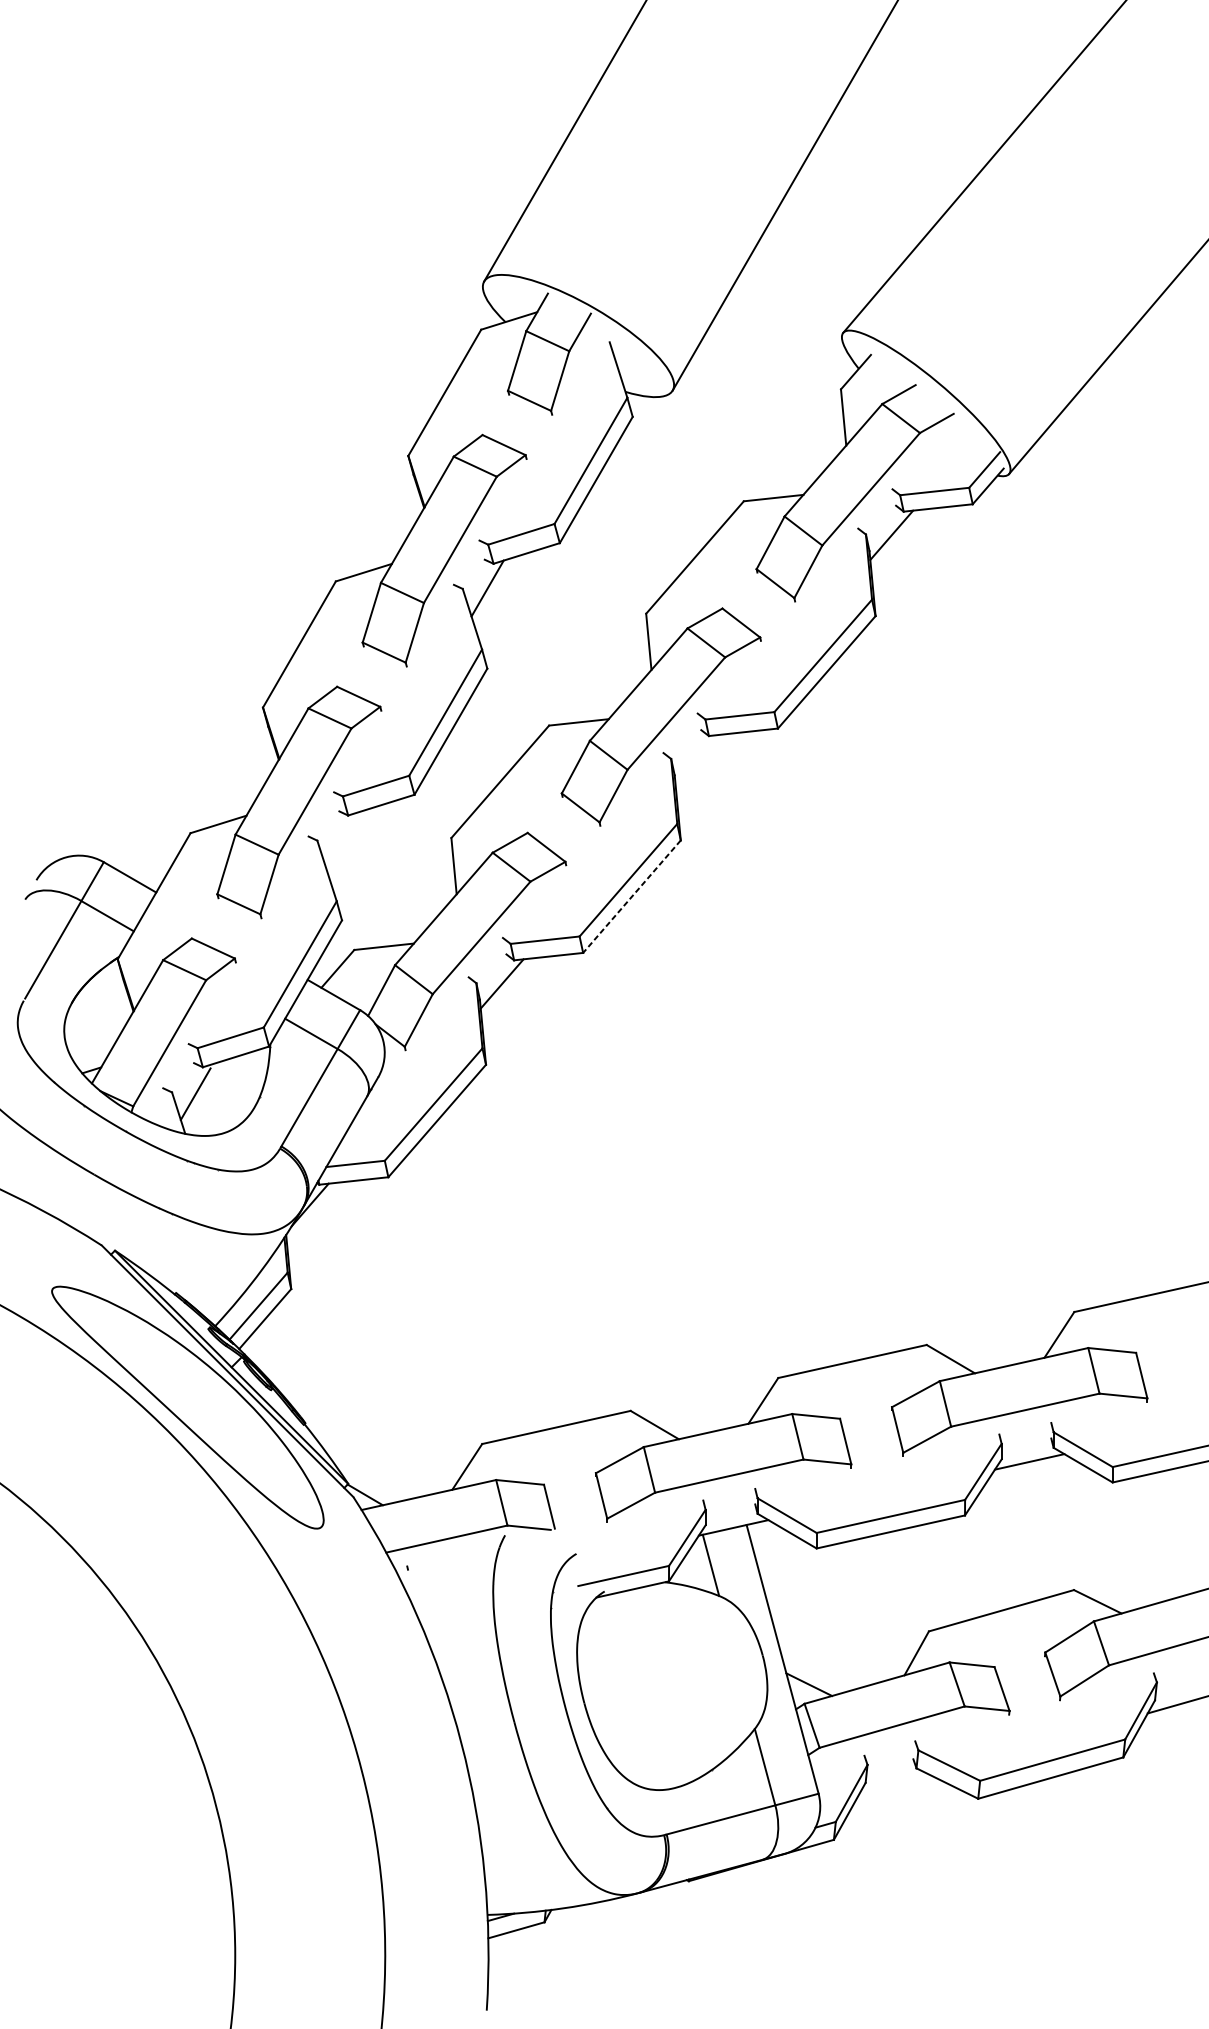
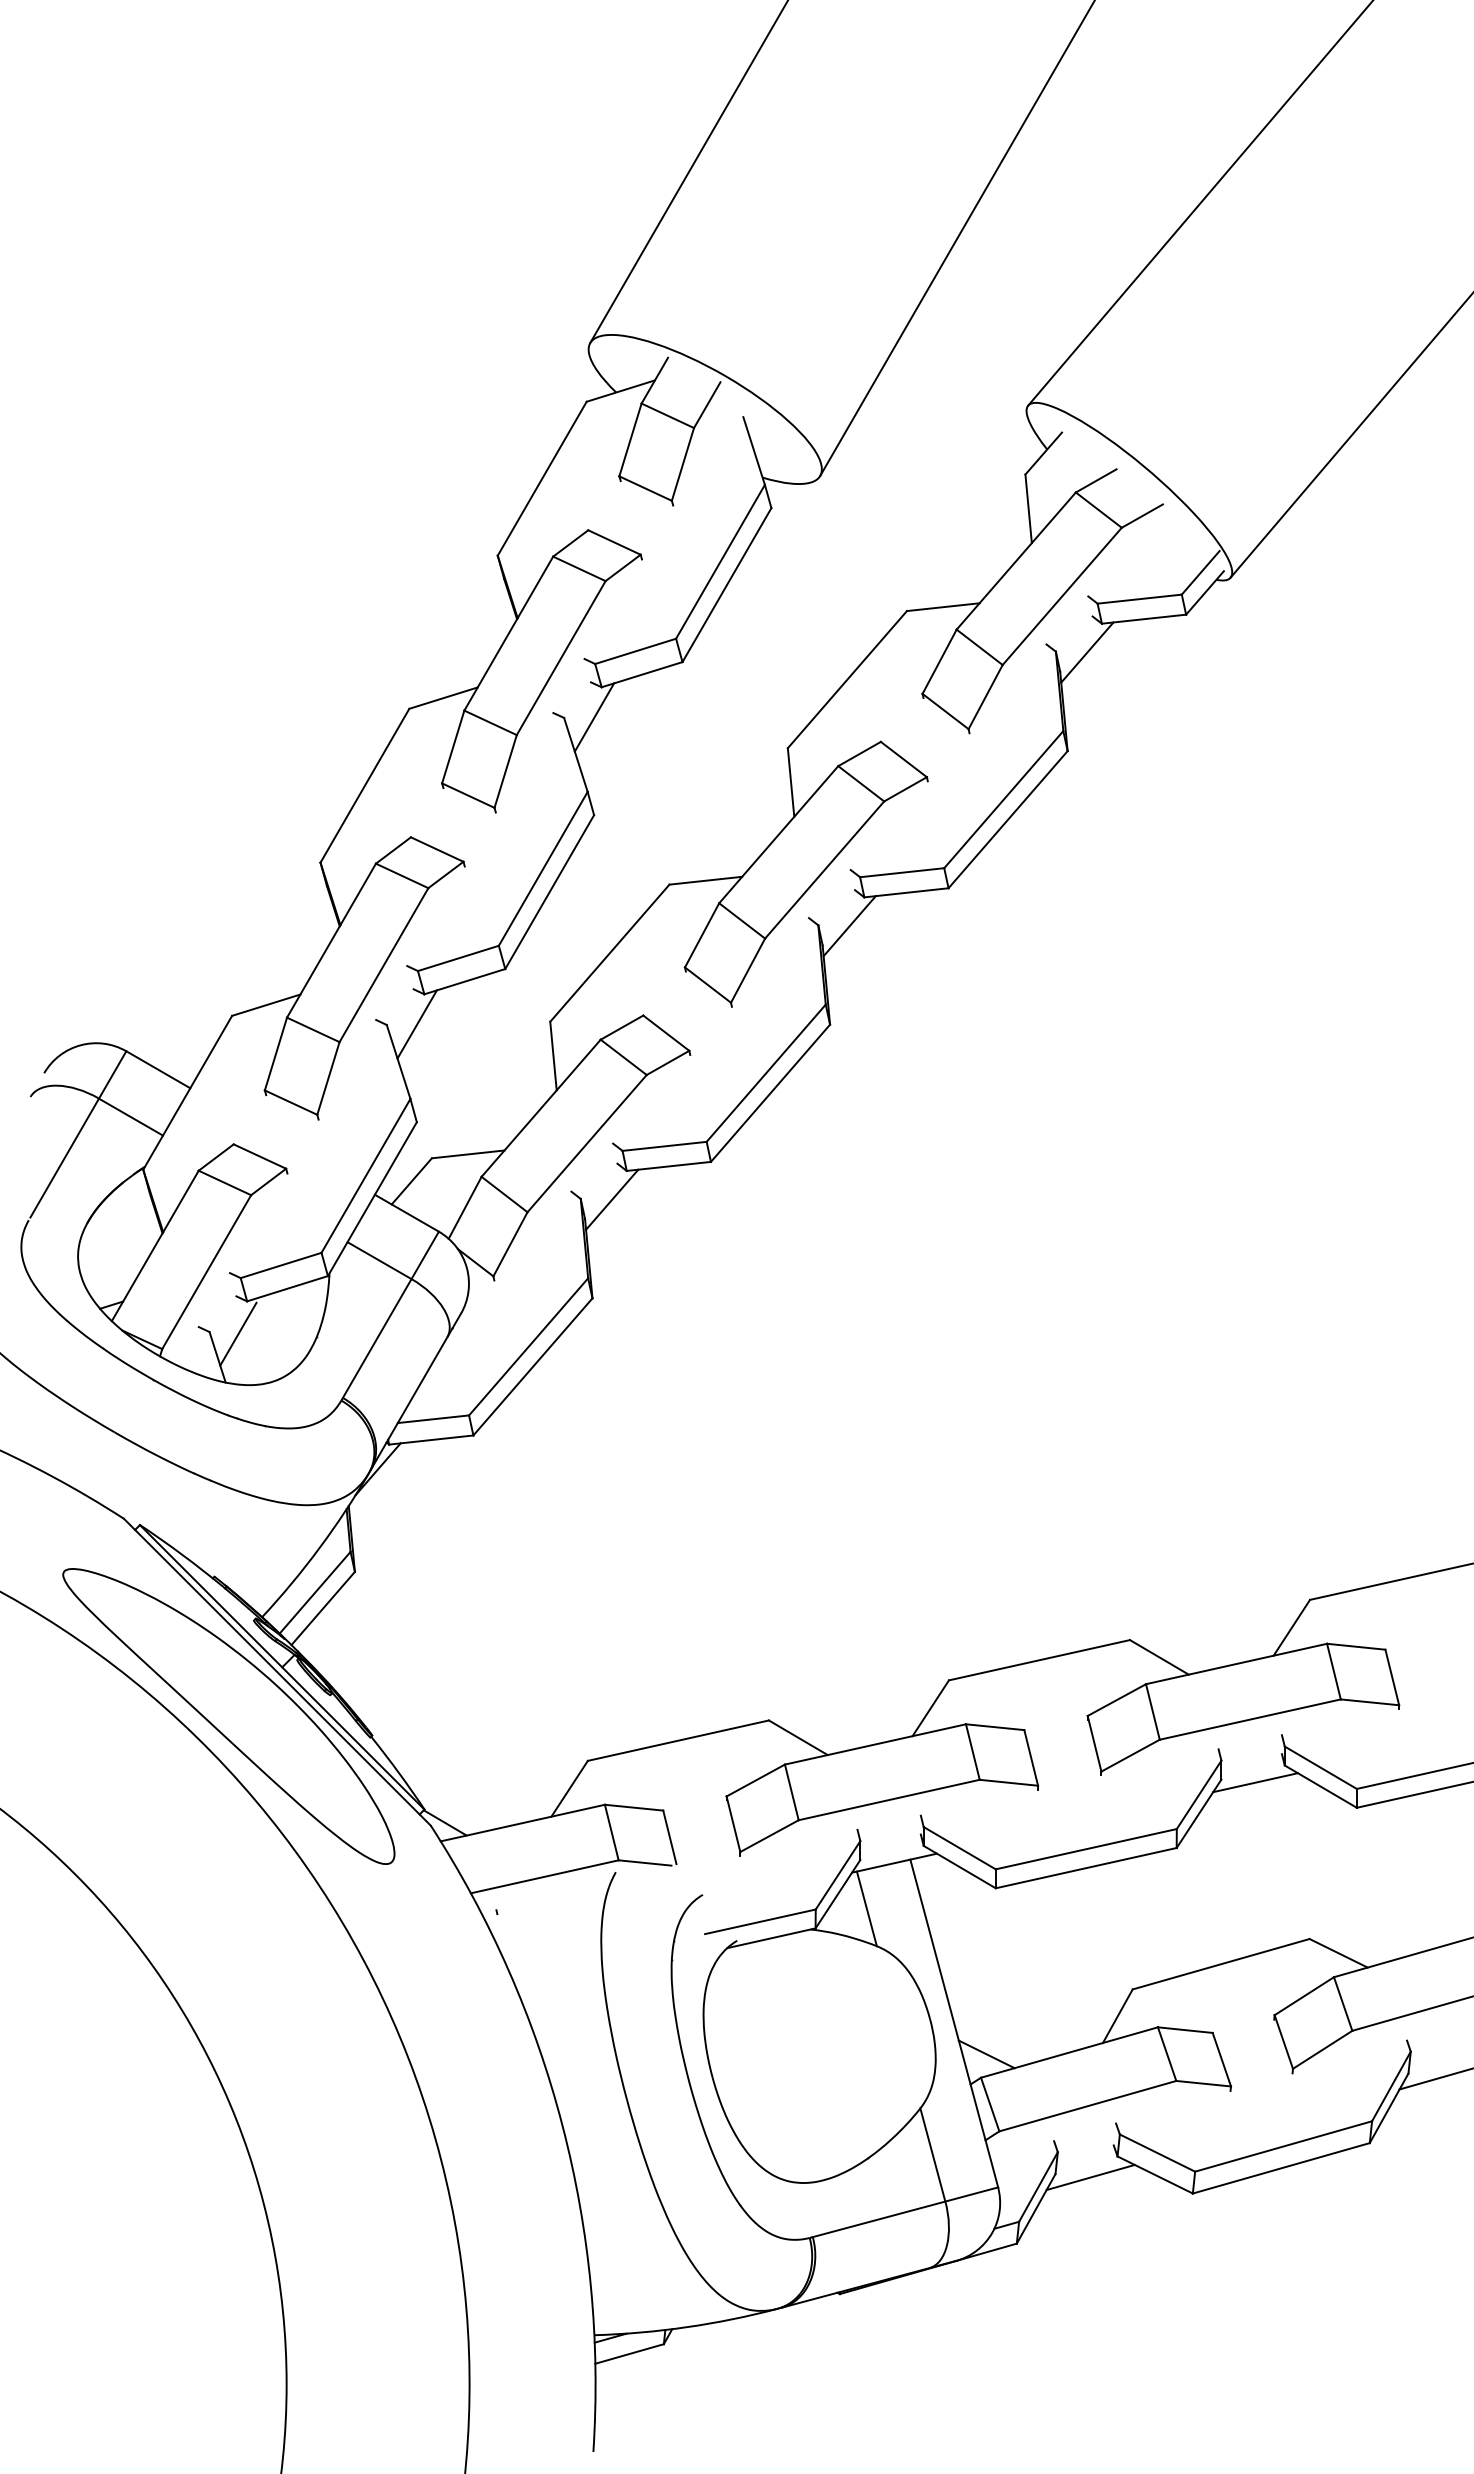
line: (696, 759) -> (849, 926), added
line: (341, 840) -> (416, 1024), added
line: (631, 896) -> (770, 1093), dashed -> solid
line: (894, 1785) -> (1090, 2177), added

